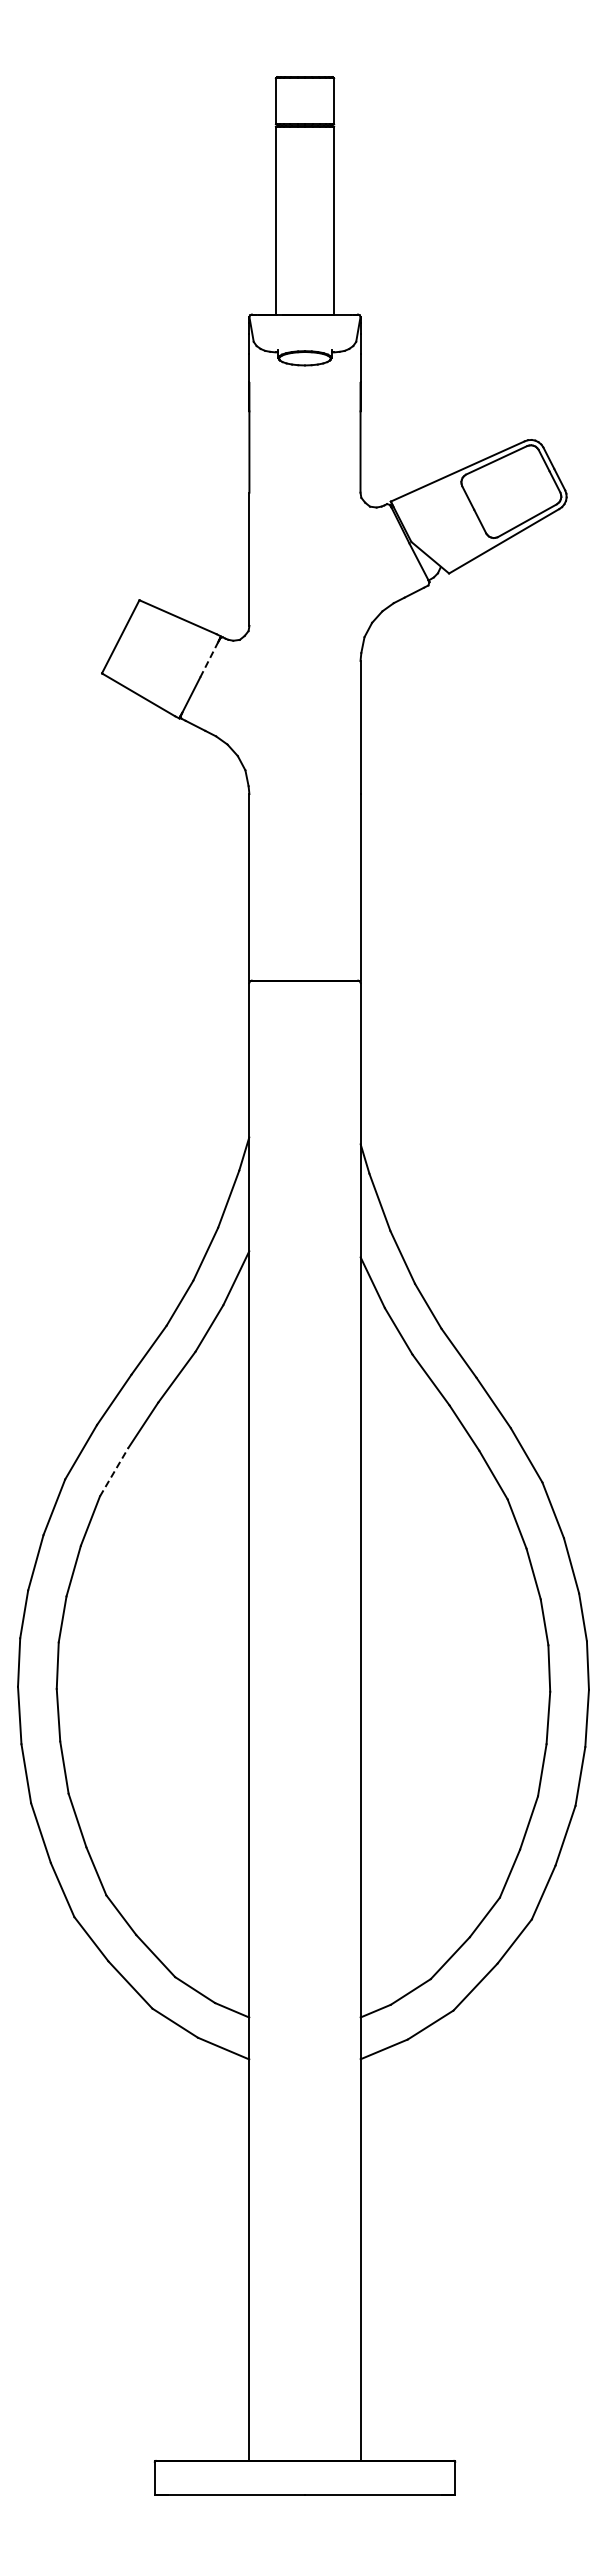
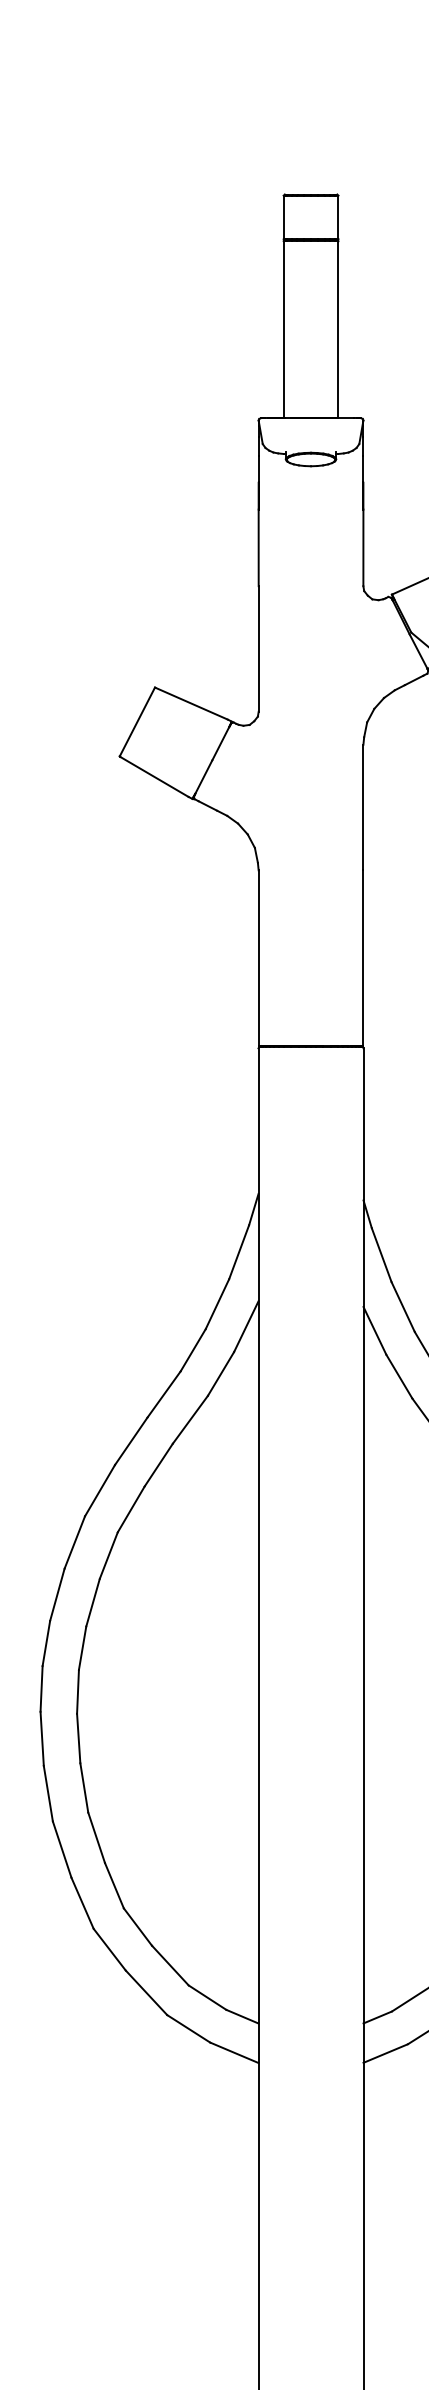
line: (209, 659) -> (221, 743), dashed -> solid
line: (114, 1471) -> (131, 1508), dashed -> solid

